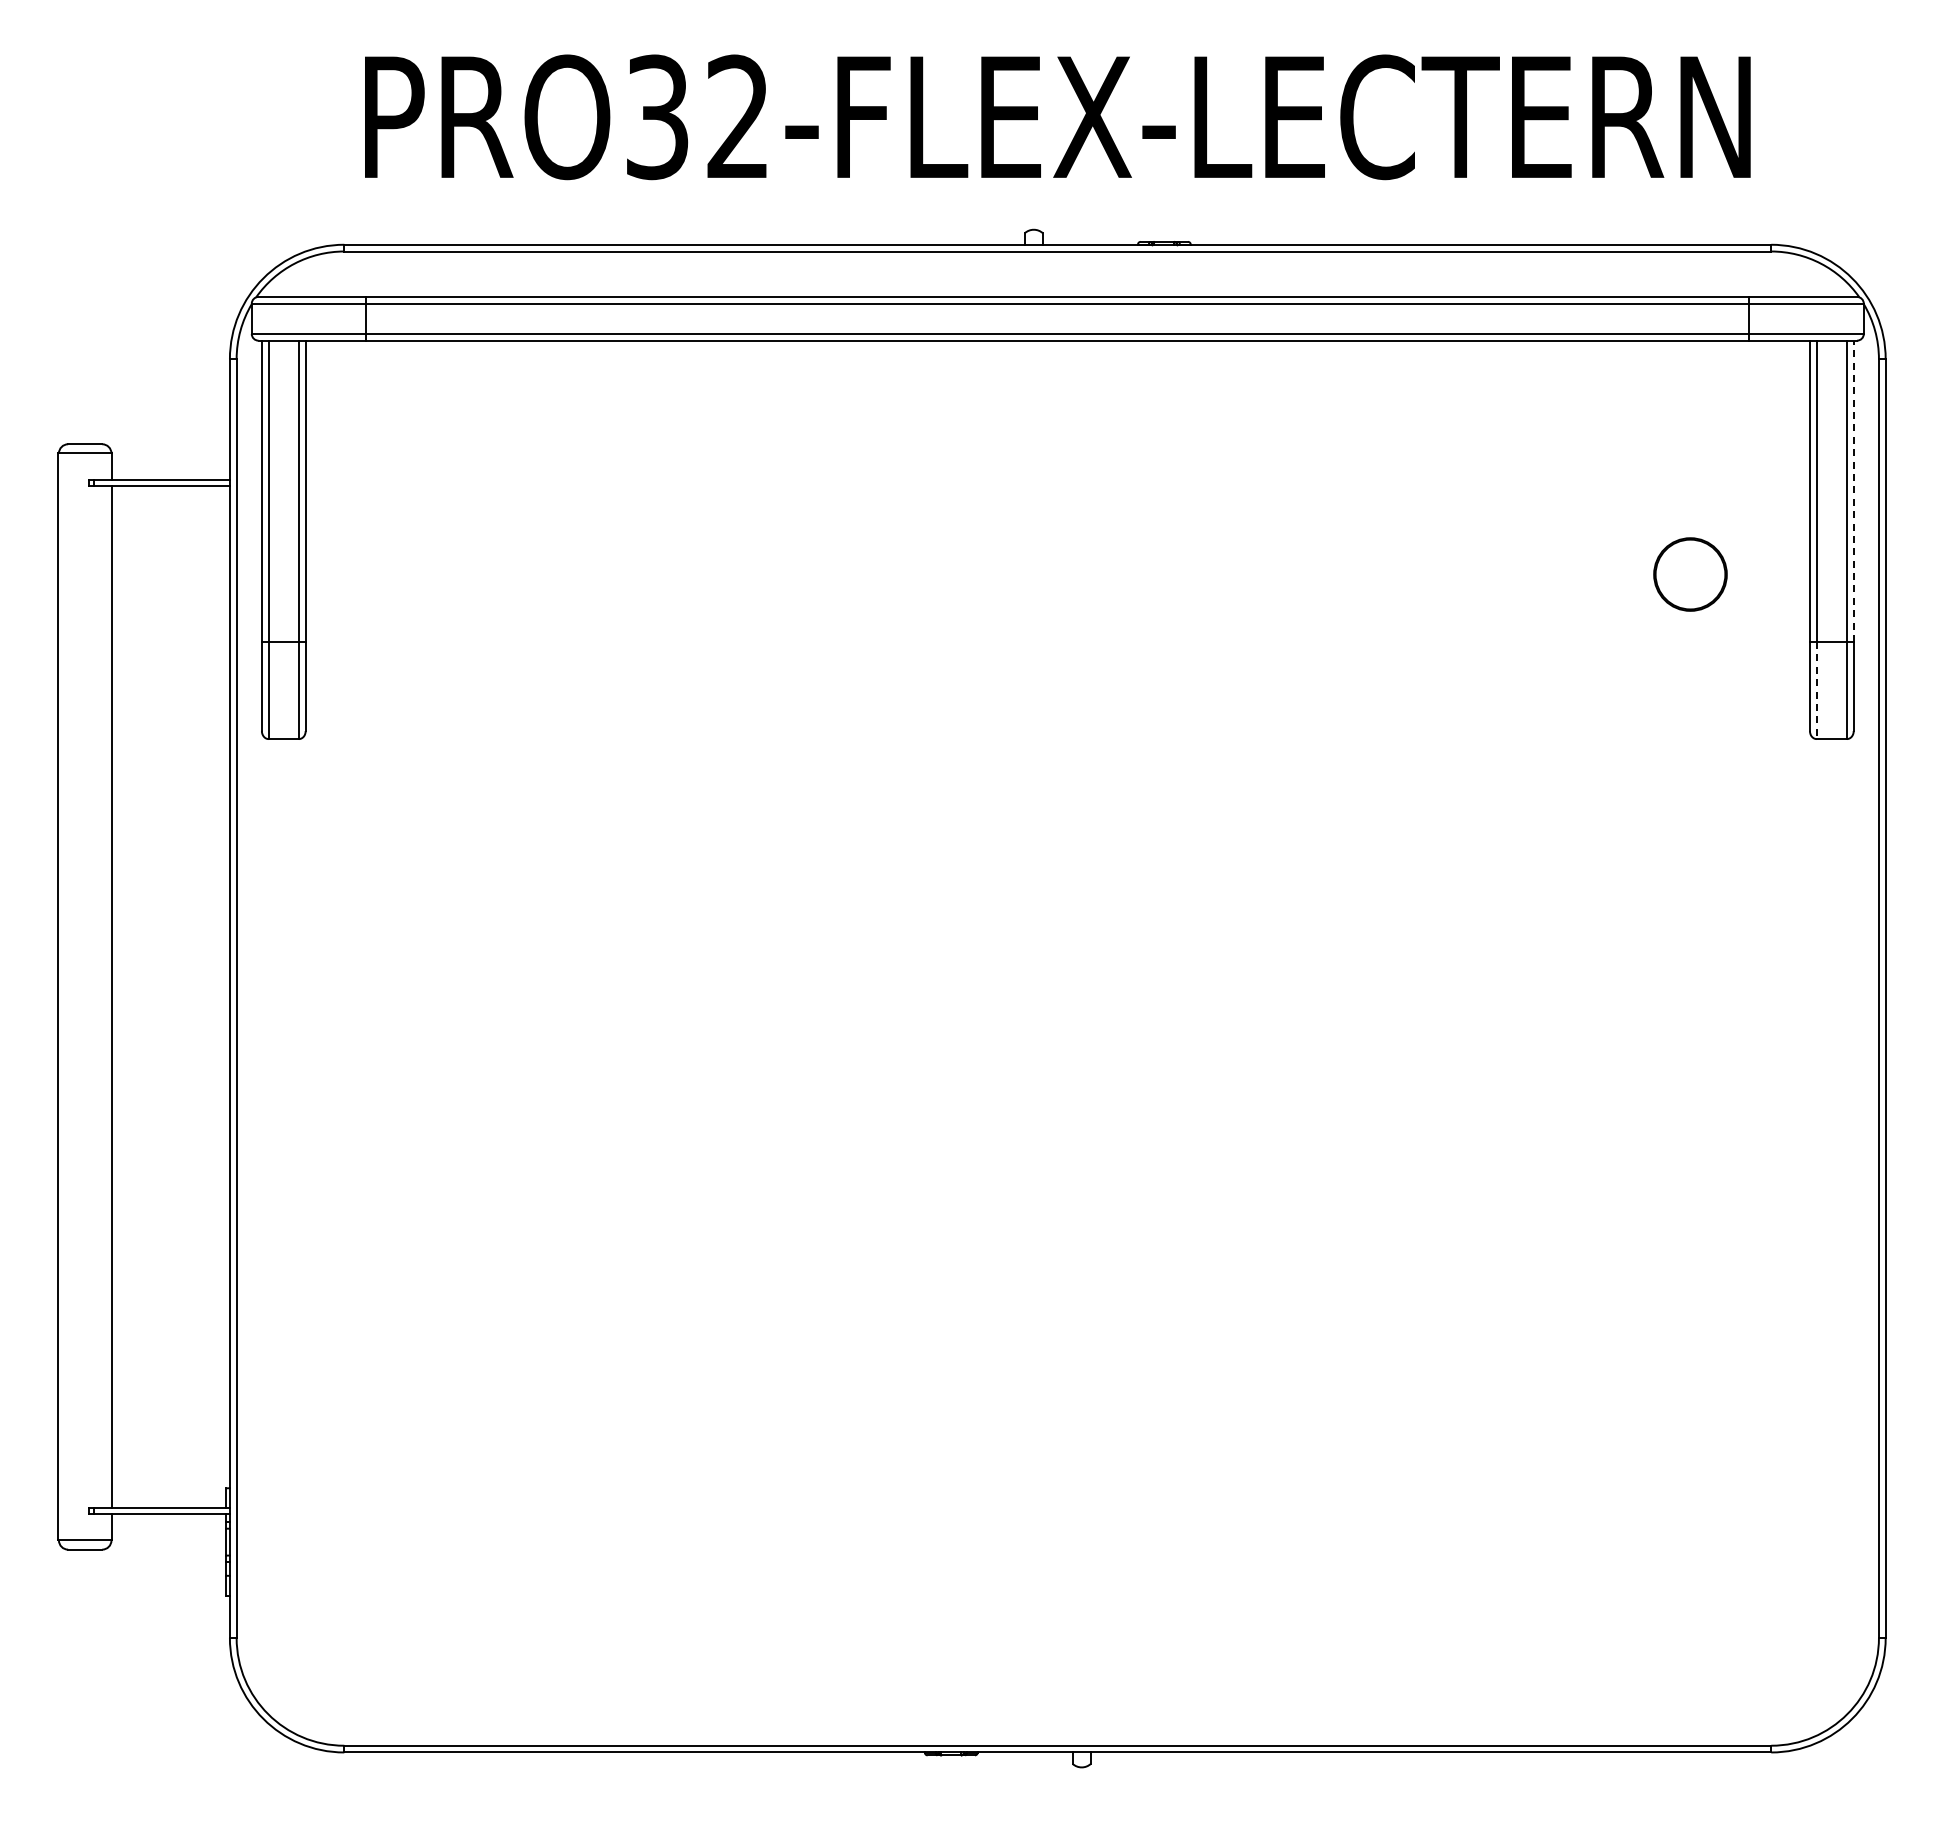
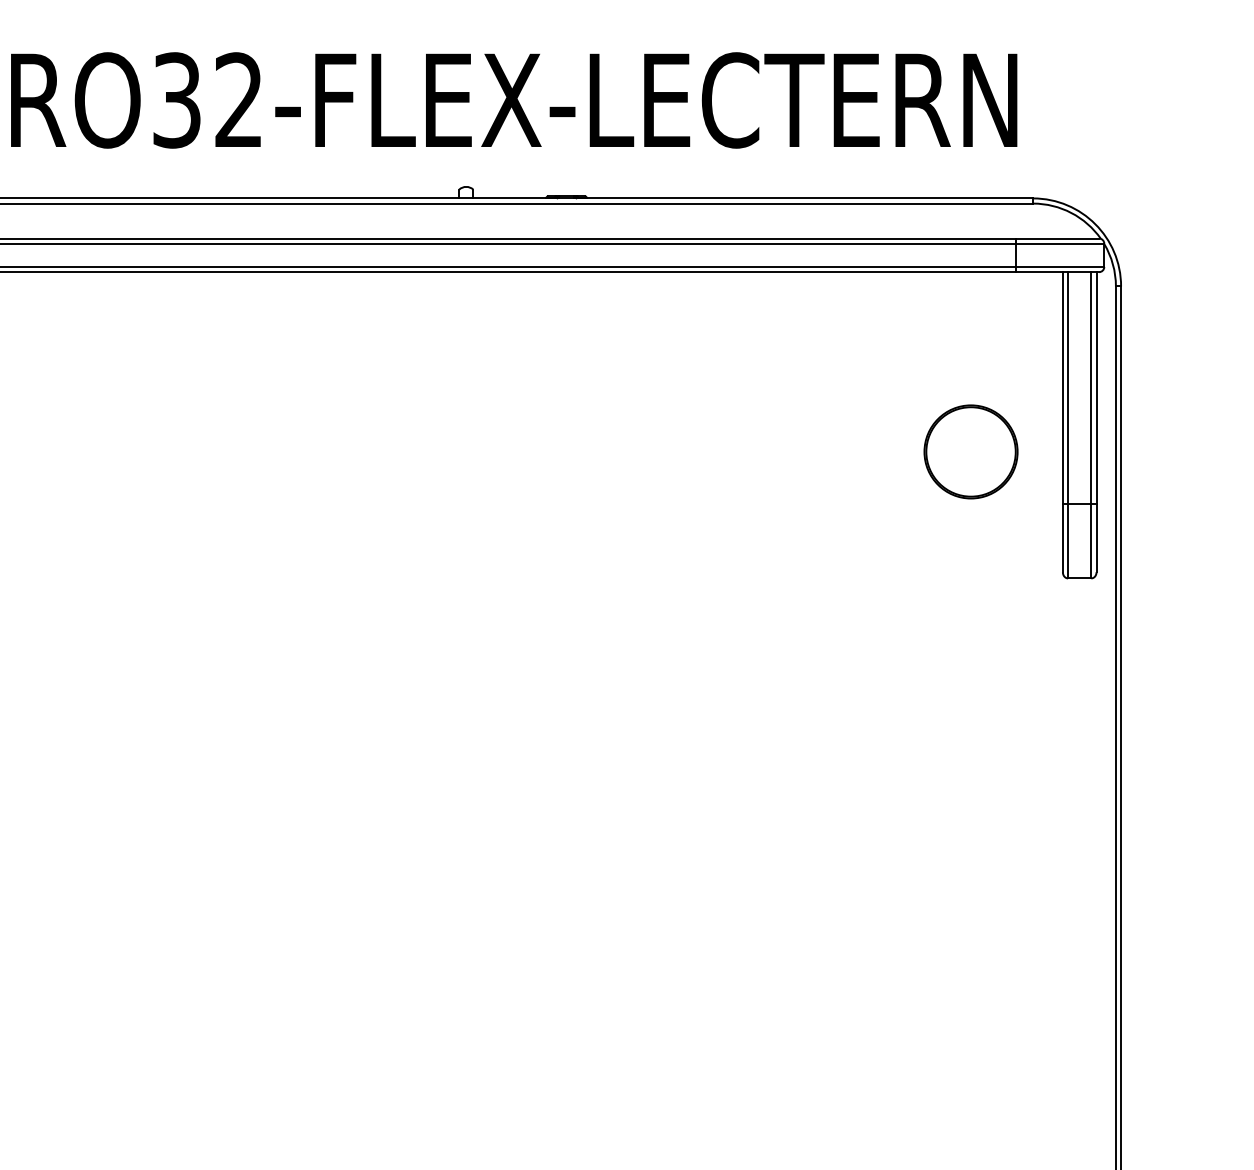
line: (1853, 491) -> (1096, 388), dashed -> solid
part: (1690, 574) -> (971, 451), size x1.67
line: (1816, 690) -> (1067, 541), dashed -> solid

